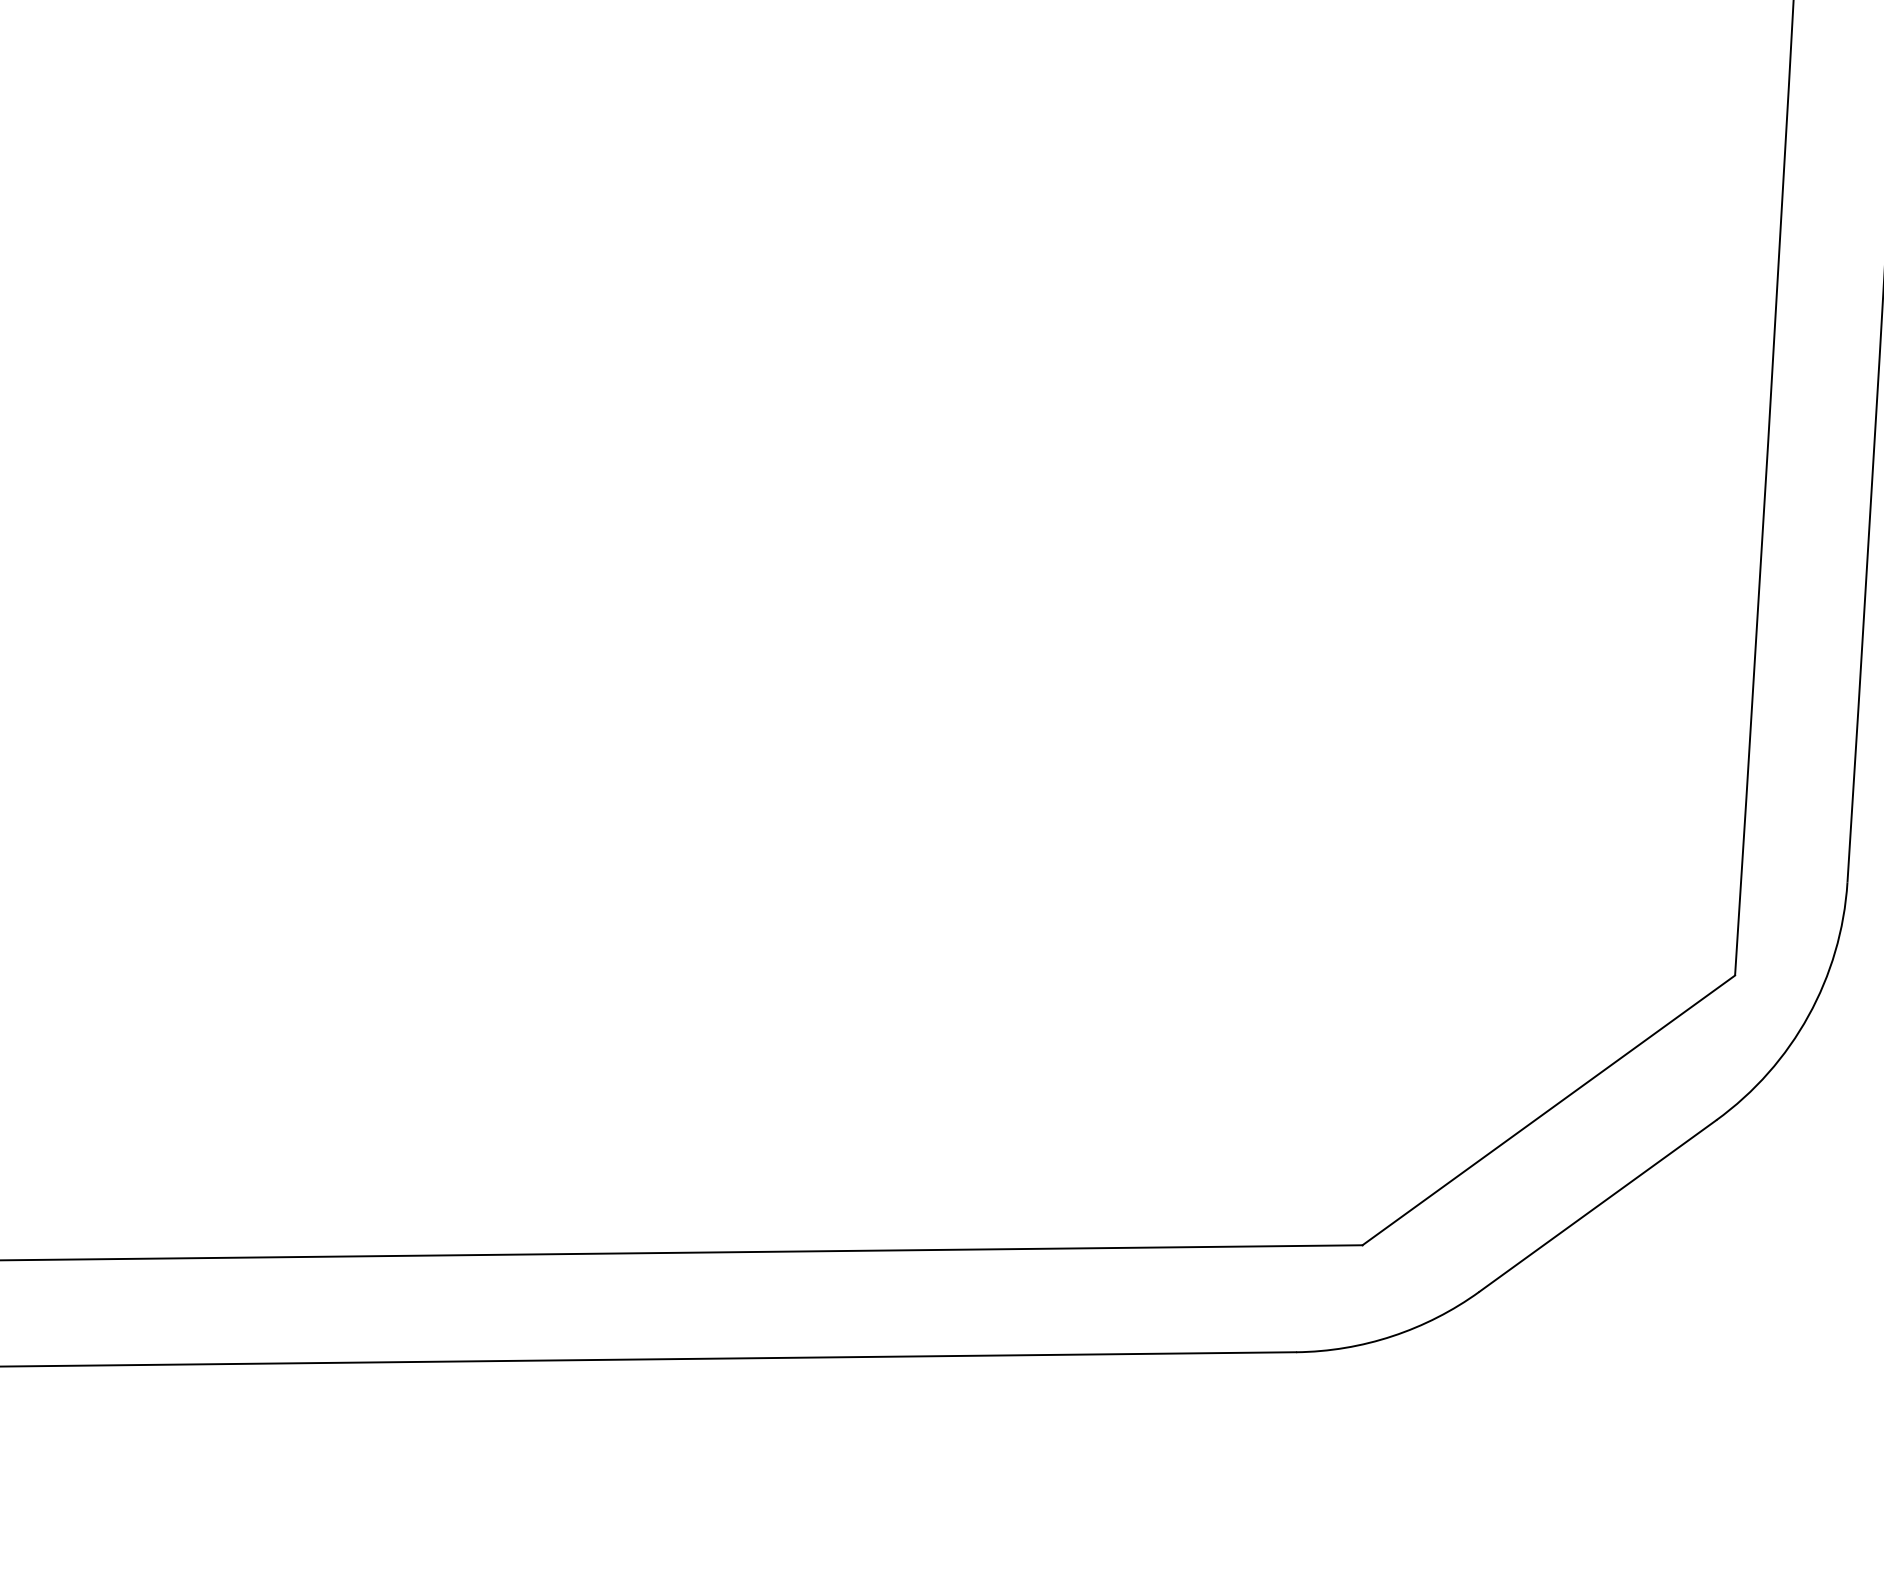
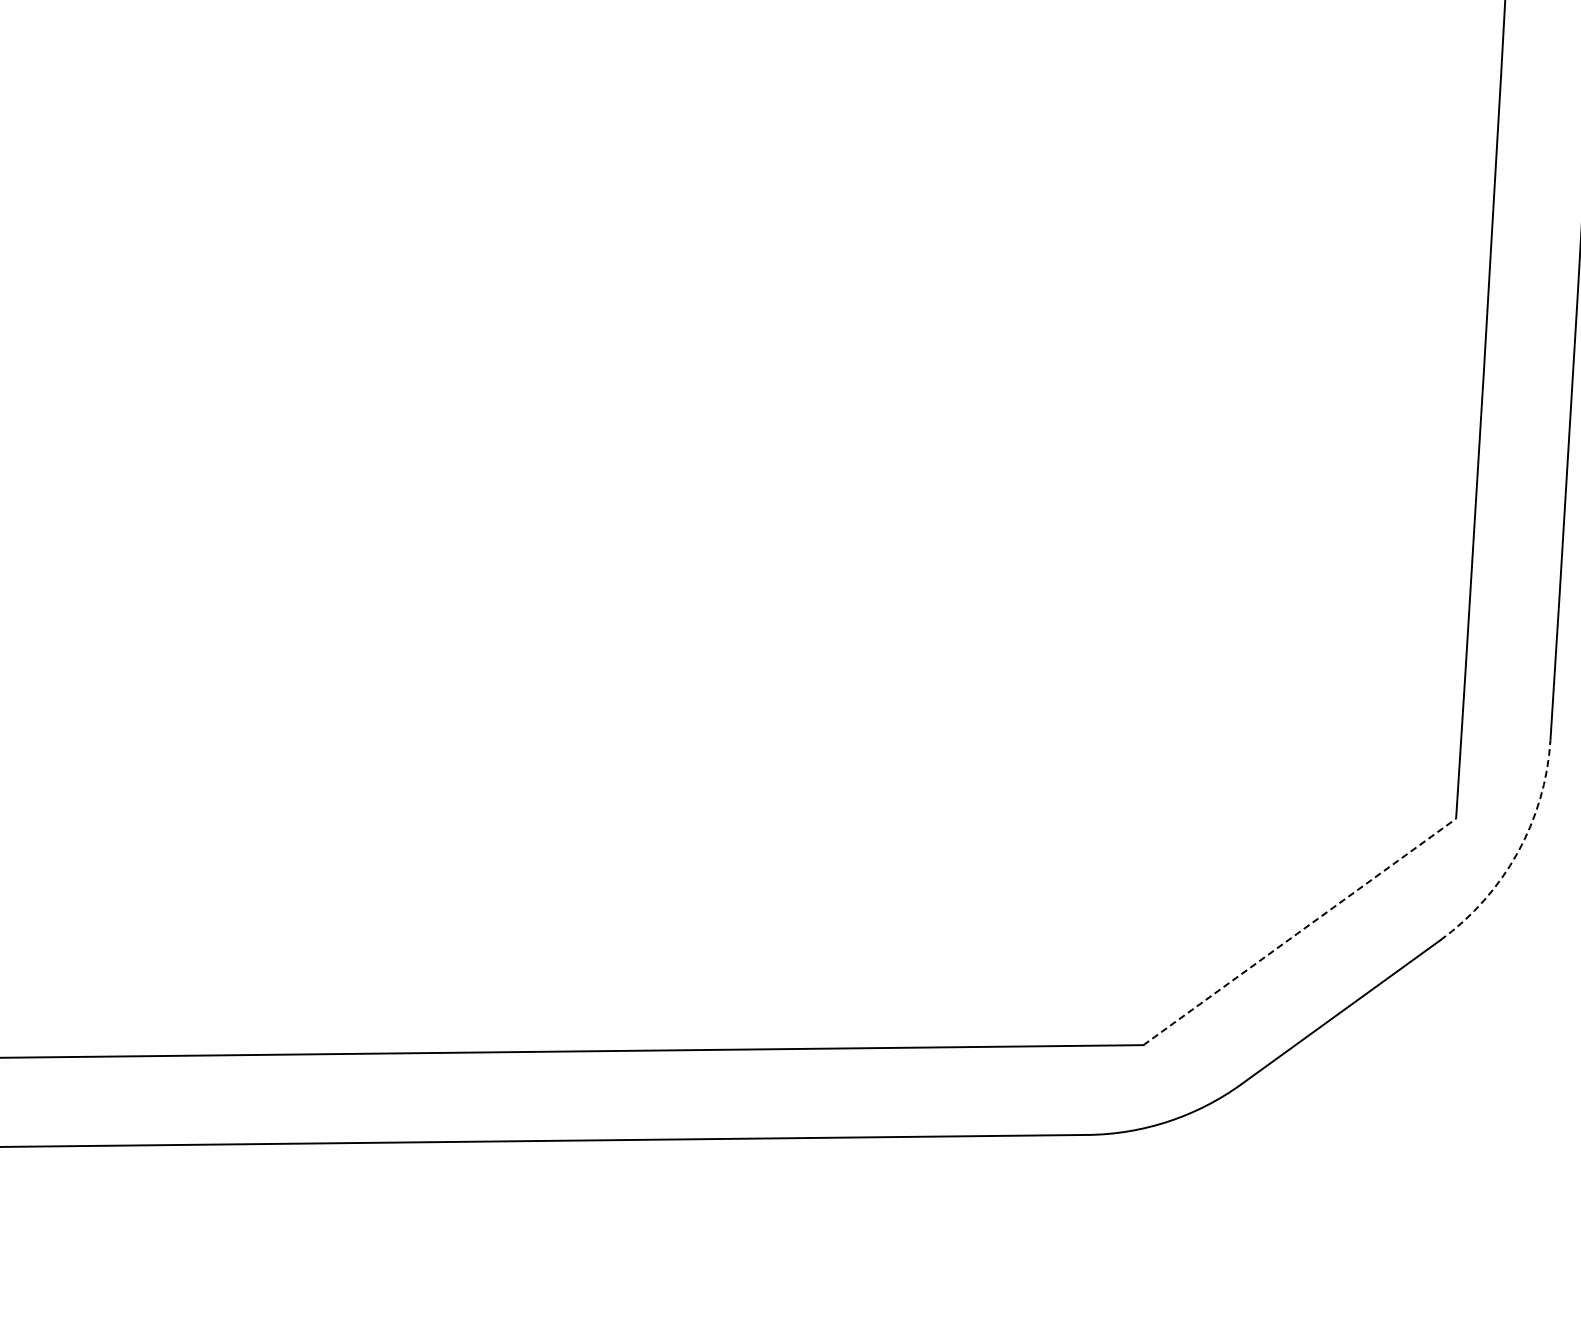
arc: (1808, 1015) -> (1517, 852), solid -> dashed
line: (1549, 1109) -> (1300, 931), solid -> dashed

